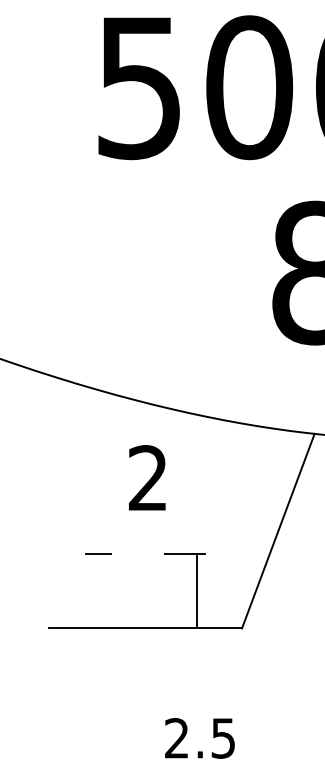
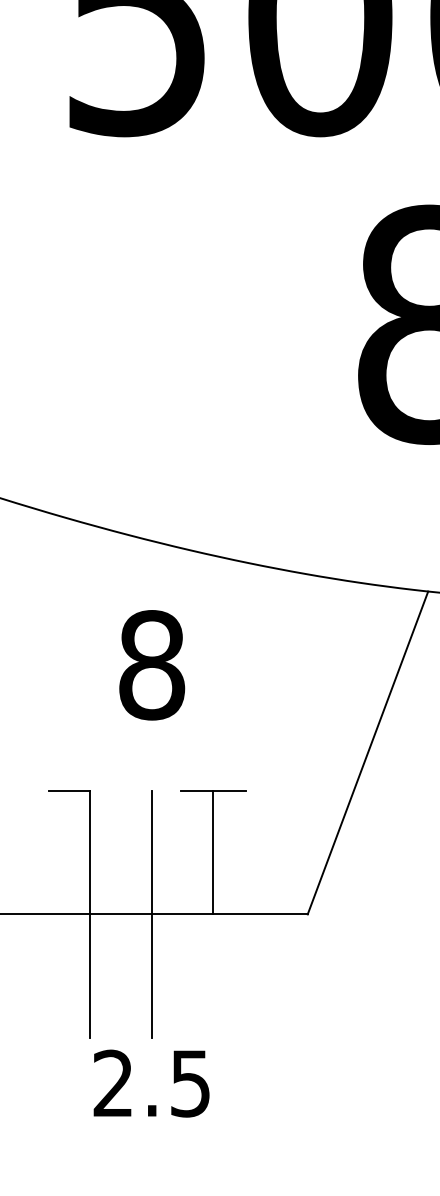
text: (148, 478) -> (152, 665), 2 -> 8
line: (197, 591) -> (213, 853), moved
line: (110, 628) -> (89, 914), added
line: (148, 628) -> (152, 914), added
text: (199, 738) -> (150, 1083), moved

